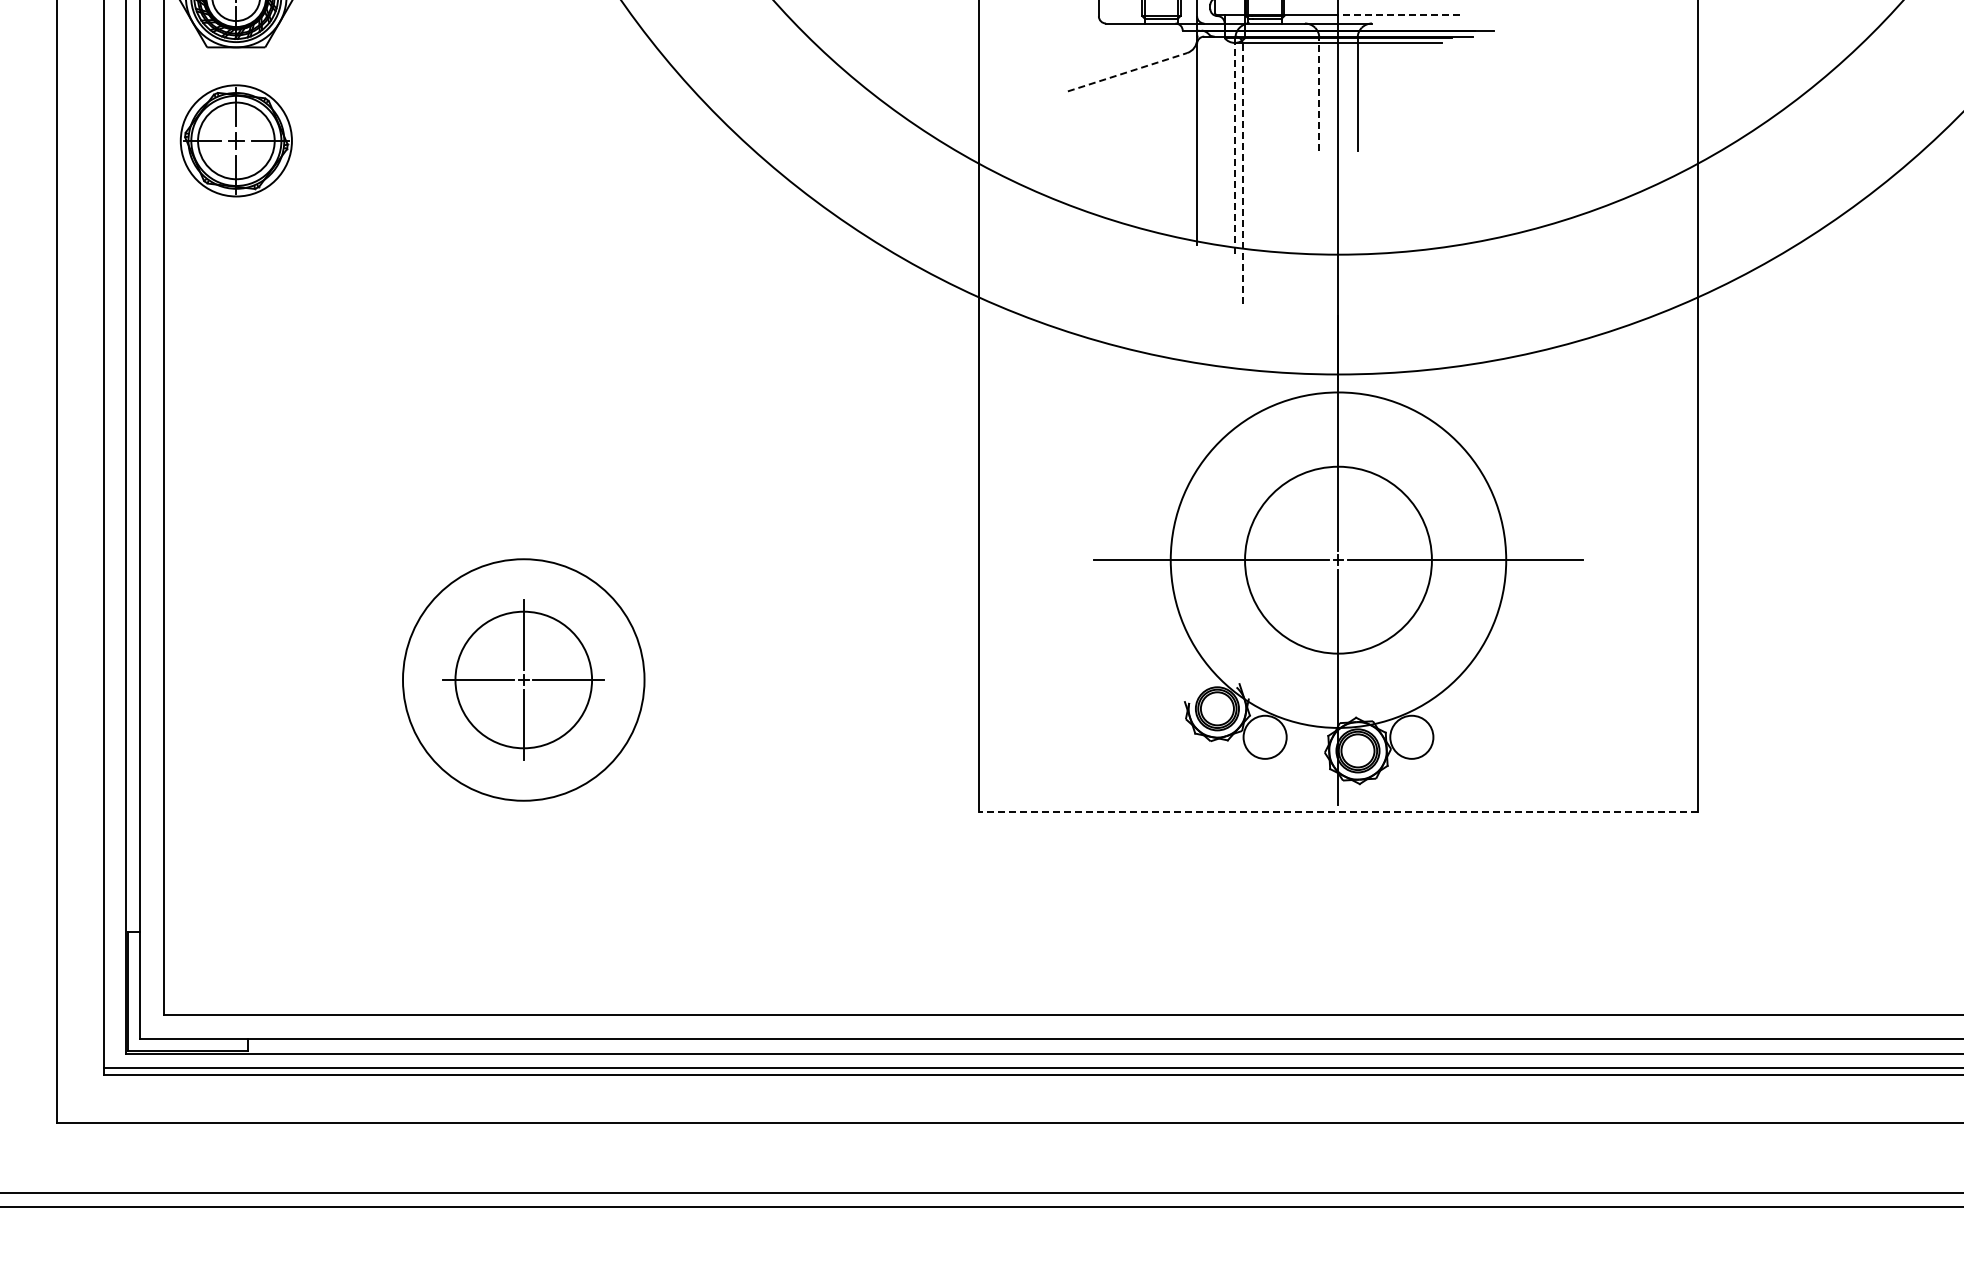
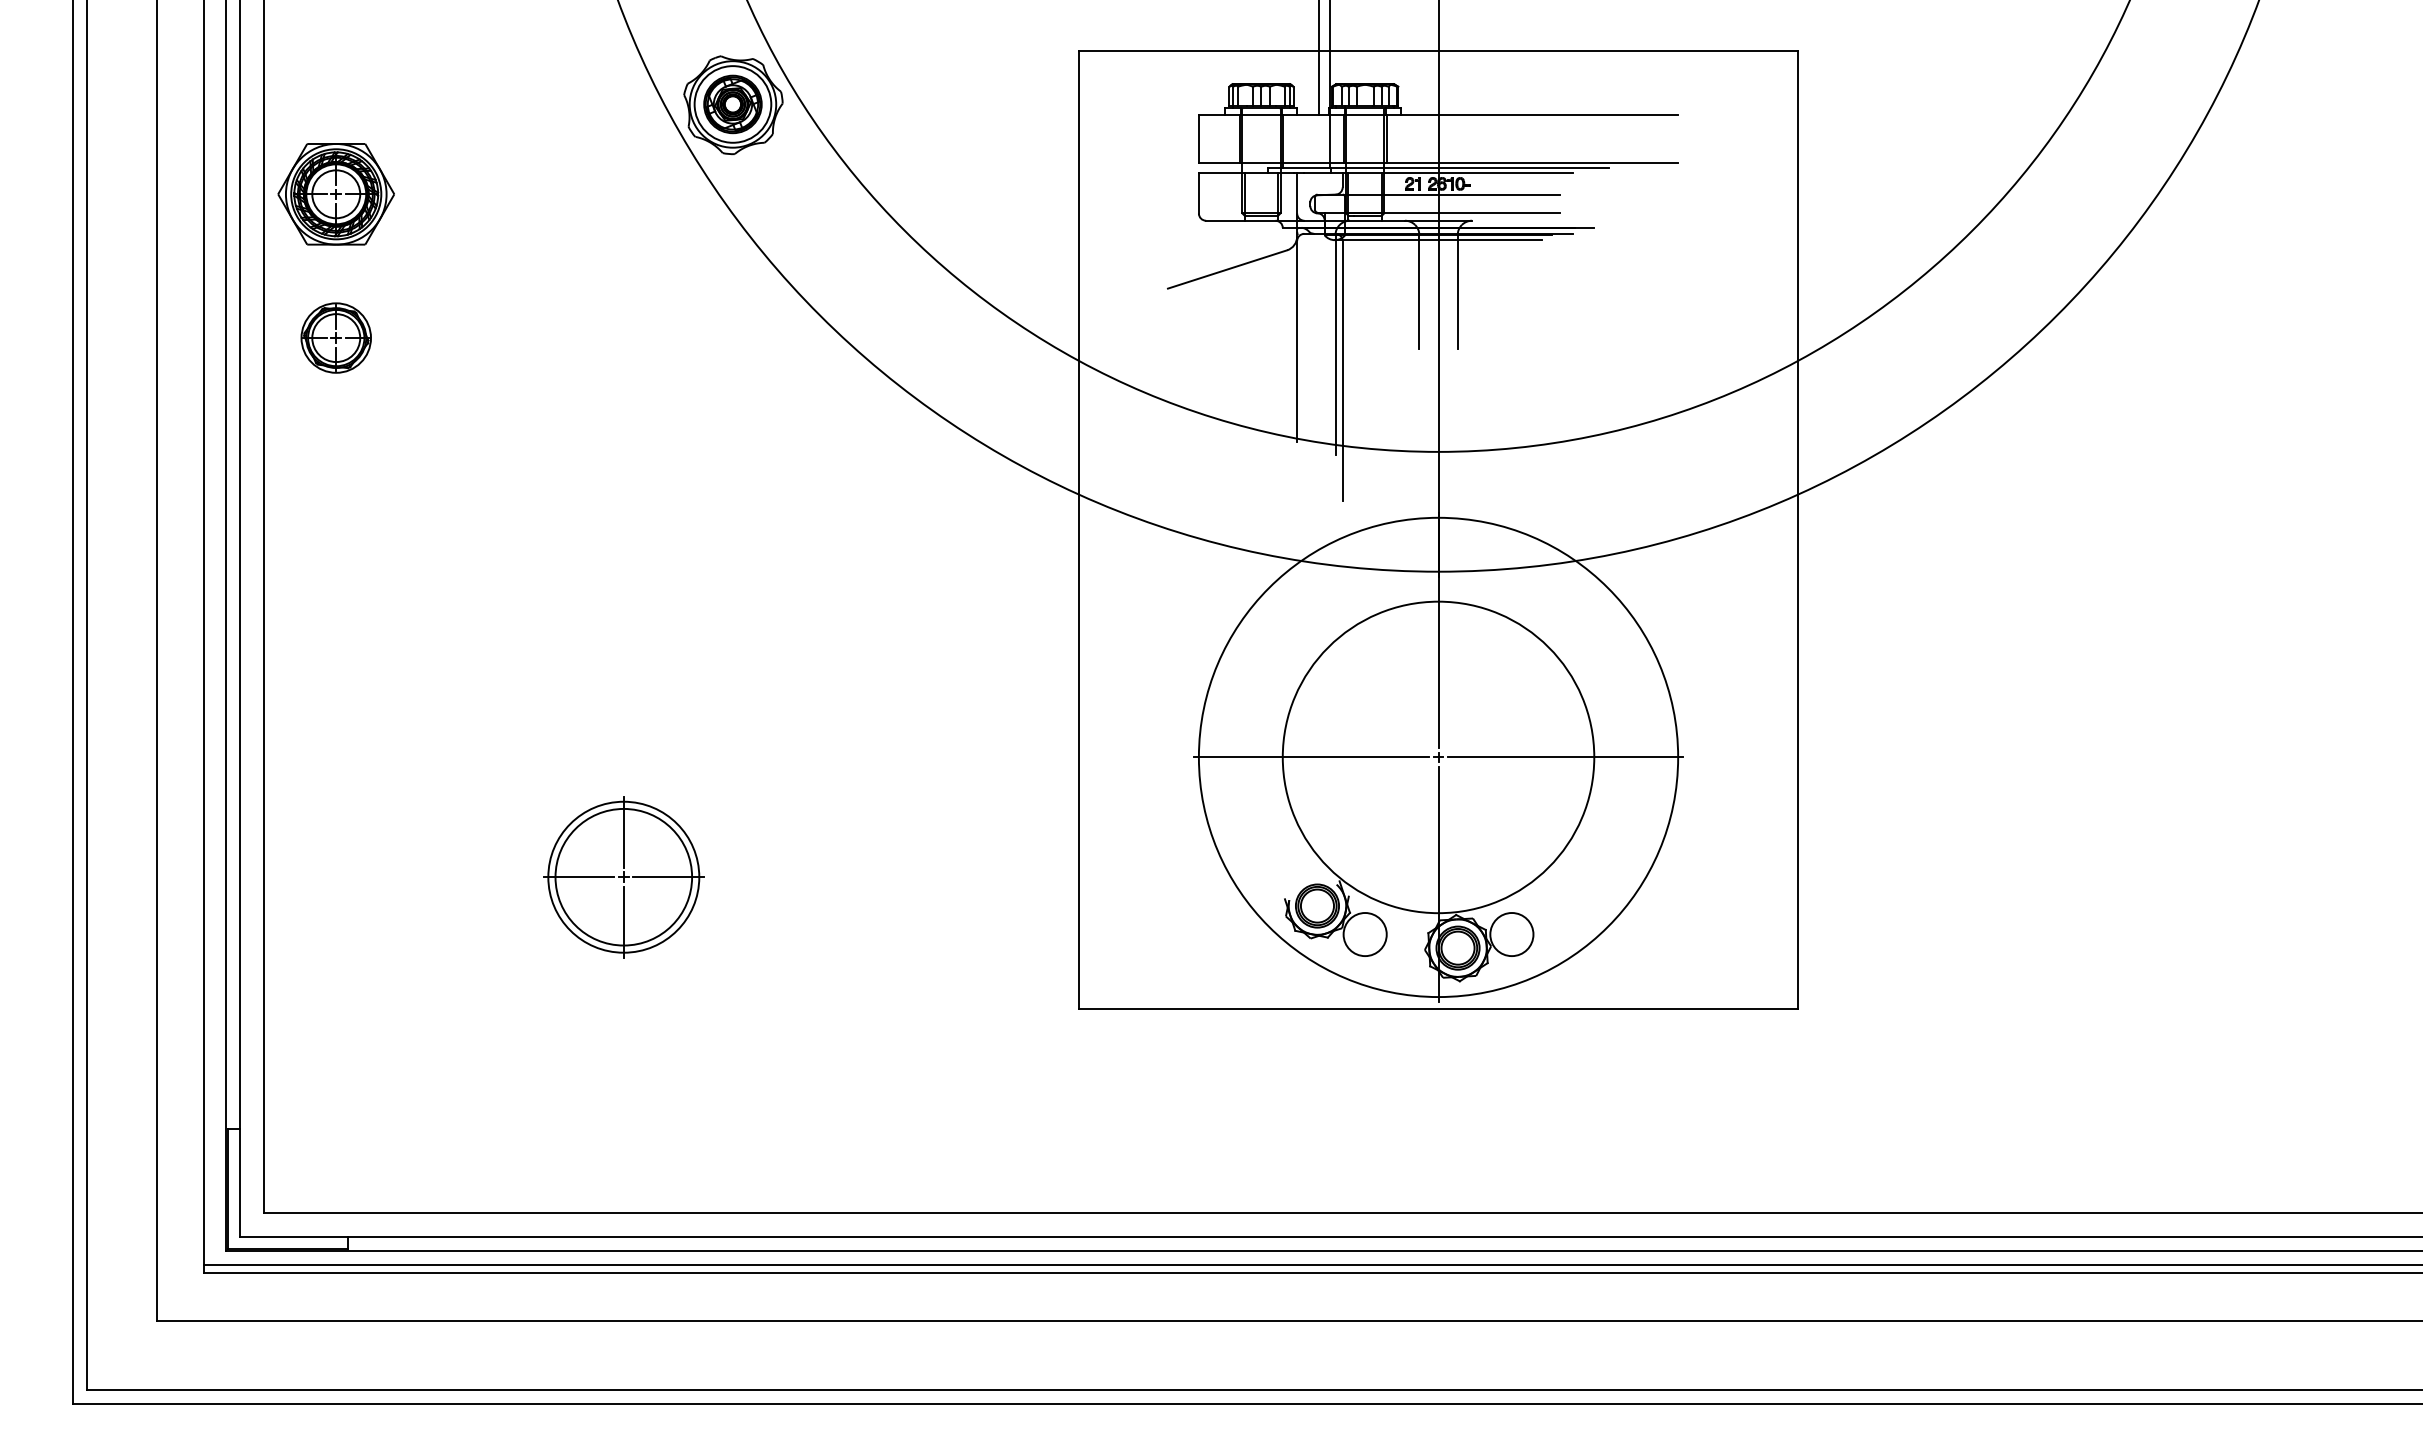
line: (1399, 15) -> (1499, 212), dashed -> solid
line: (1127, 72) -> (1227, 269), dashed -> solid
line: (1319, 94) -> (1419, 291), dashed -> solid
part: (235, 140) -> (335, 337), size x0.62
line: (1235, 148) -> (1335, 345), dashed -> solid
line: (1242, 174) -> (1342, 371), dashed -> solid
circle: (1338, 560) -> (1438, 757), size x1.43
circle: (1338, 560) -> (1438, 757), size x1.67
circle: (523, 679) -> (623, 876), size x0.62
line: (1338, 812) -> (1438, 1009), dashed -> solid

